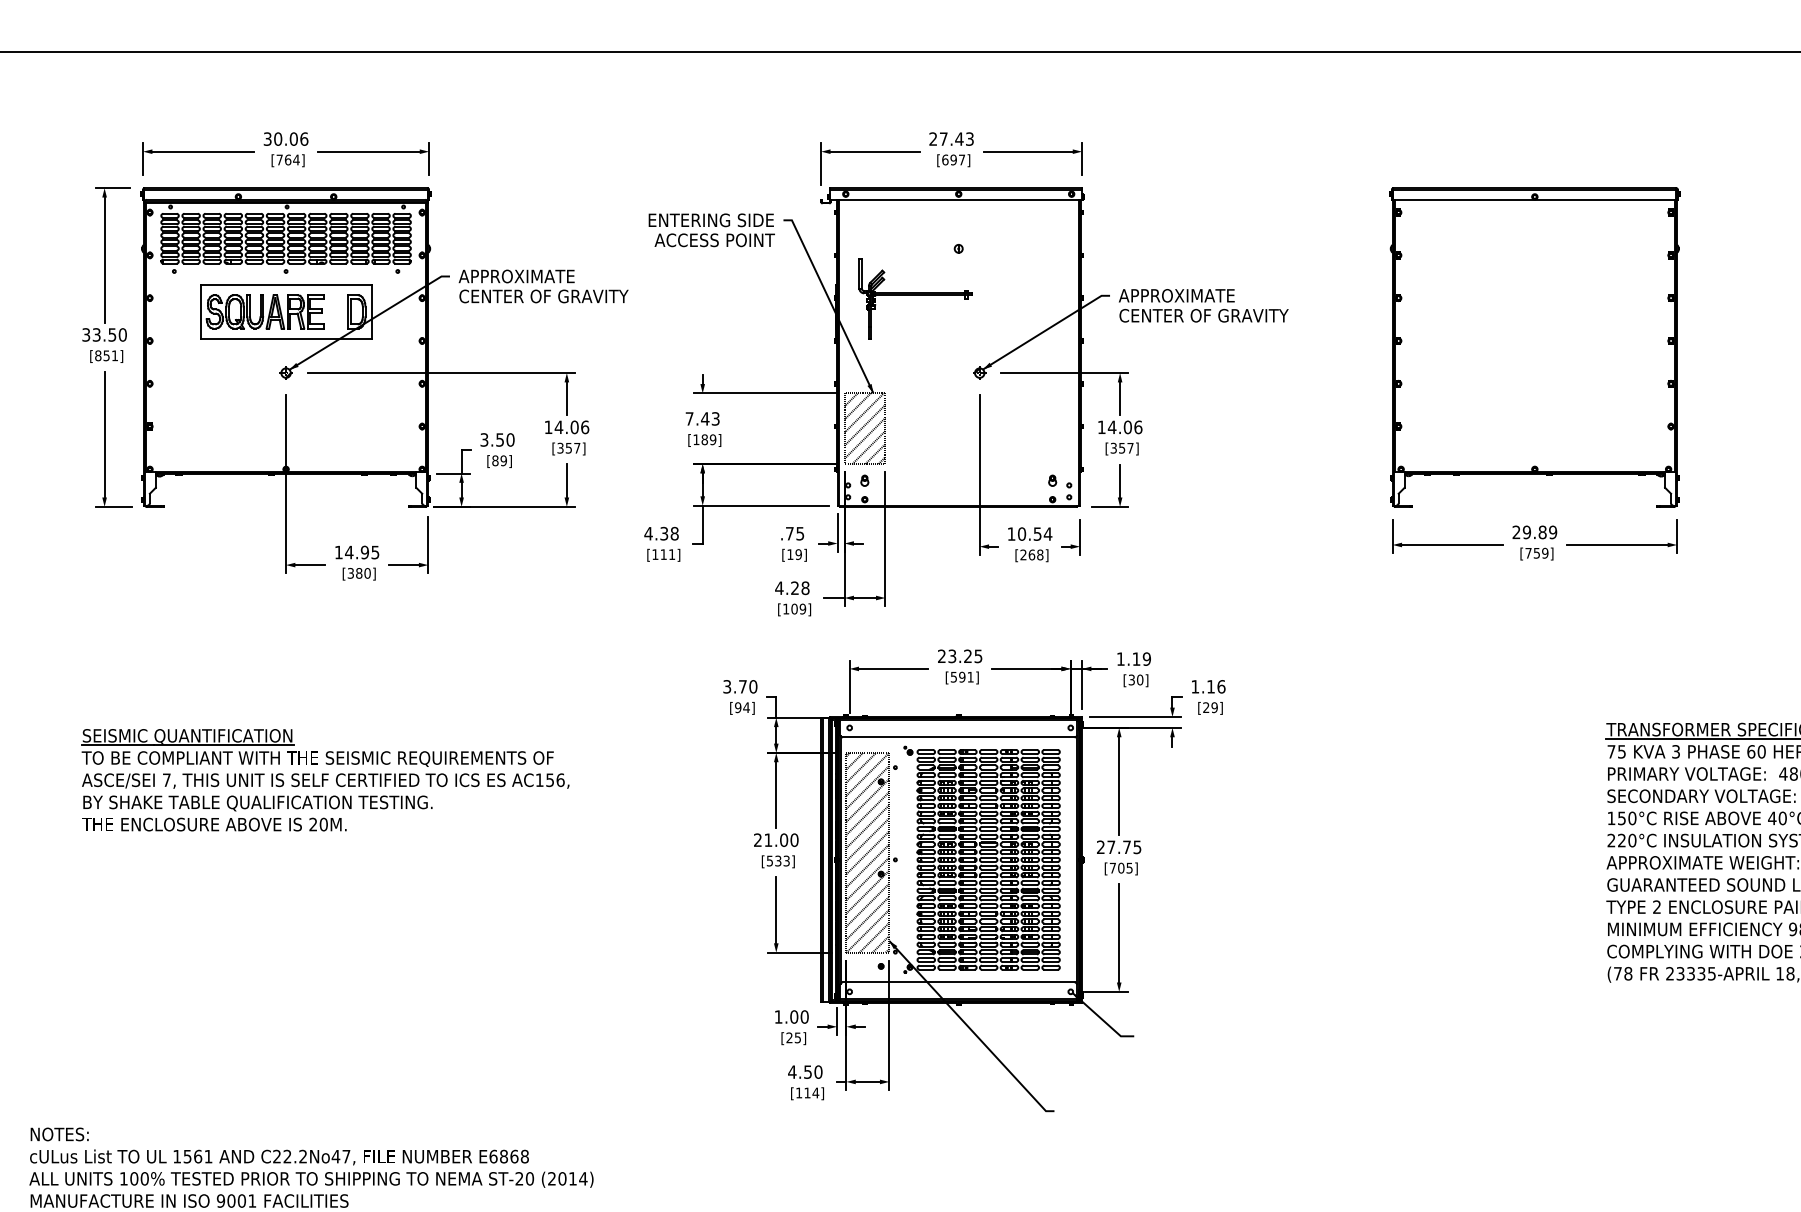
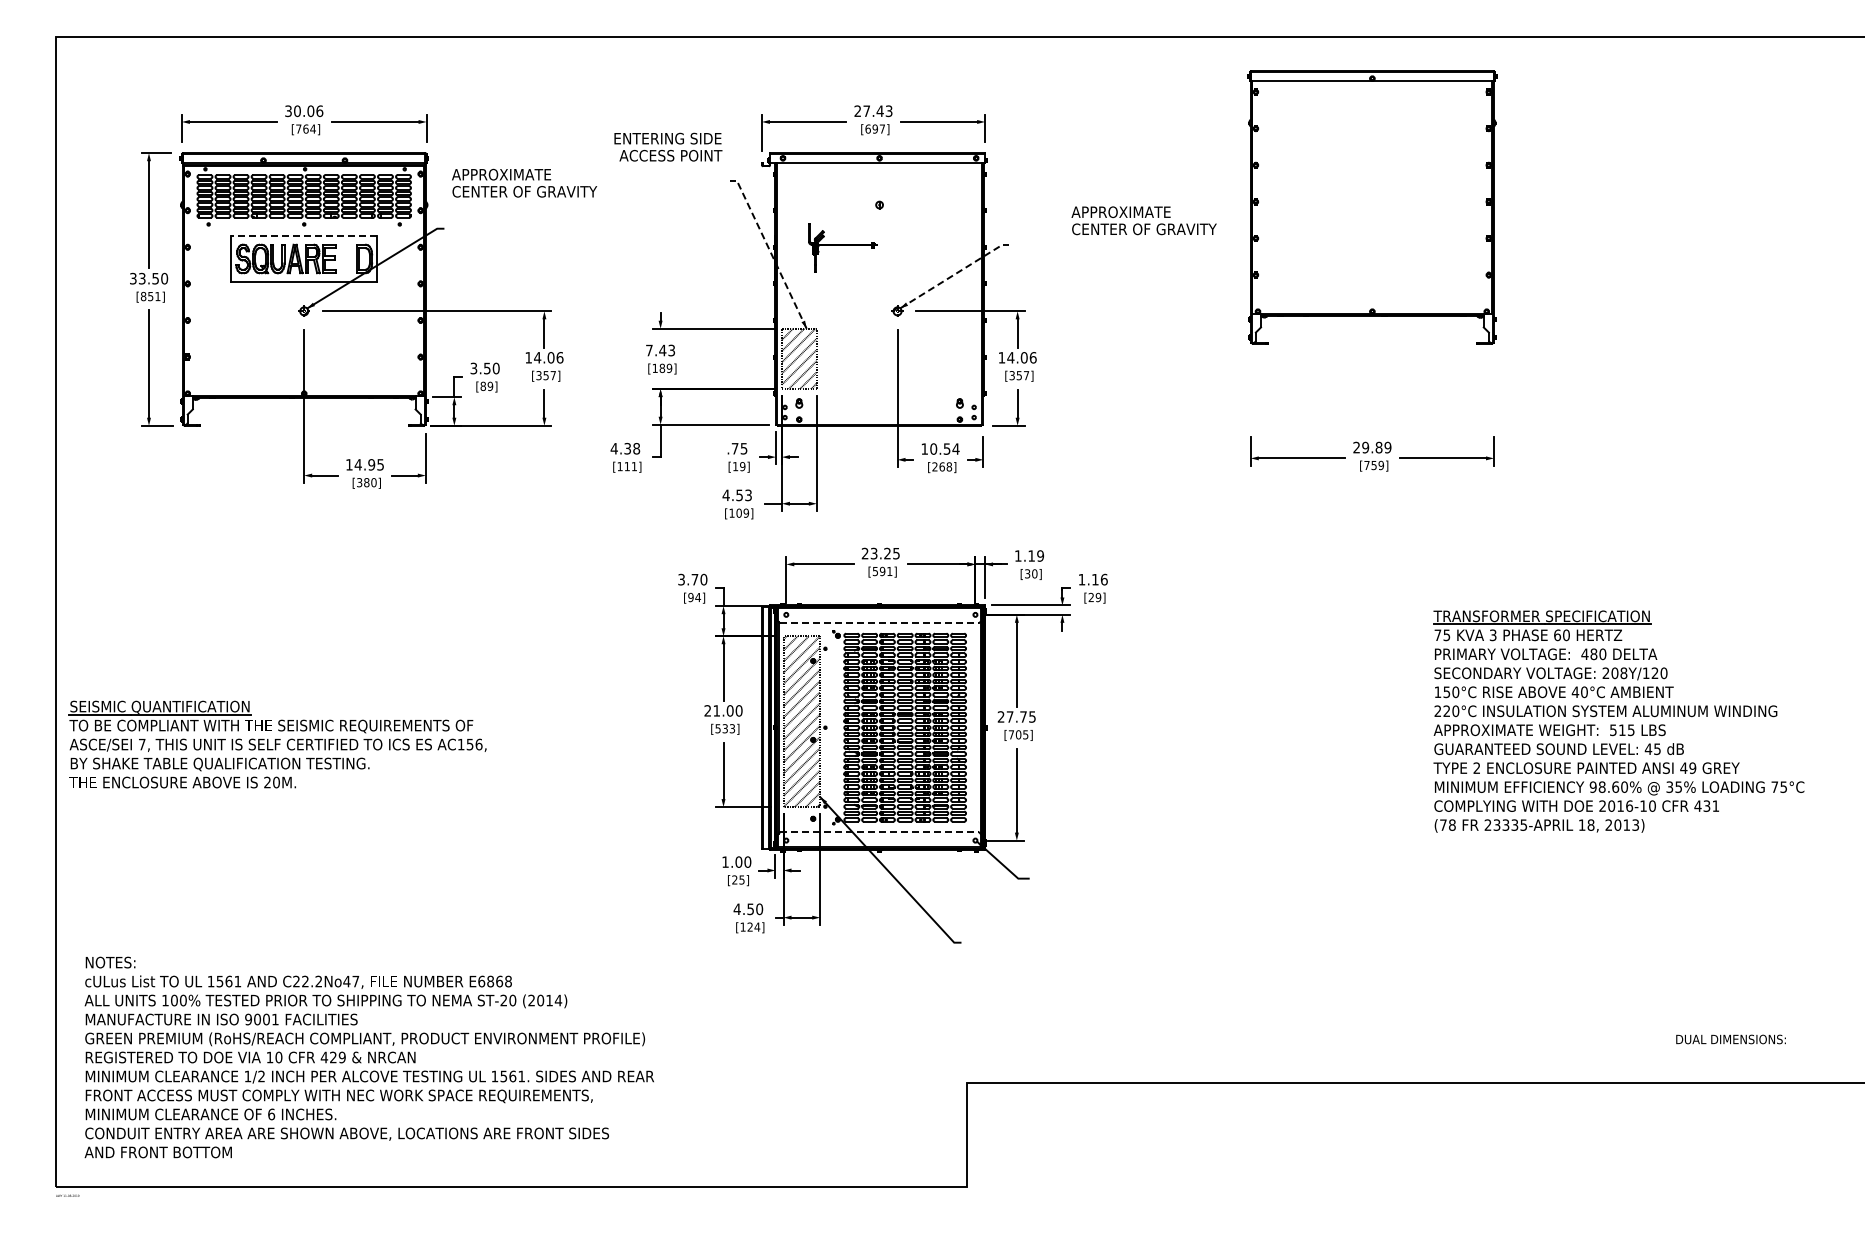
text: (711, 229) -> (668, 146), moved
line: (285, 284) -> (303, 235), solid -> dashed
text: (543, 285) -> (524, 182), moved
part: (915, 299) -> (842, 248), size x0.7
line: (830, 301) -> (769, 250), solid -> dashed
text: (1202, 305) -> (1143, 220), moved
line: (1047, 330) -> (955, 274), solid -> dashed
part: (1534, 347) -> (1372, 207), moved
text: (799, 588) -> (743, 495), 4.28 -> 4.53
line: (959, 738) -> (880, 623), solid -> dashed
part: (324, 780) -> (277, 744), moved
line: (959, 982) -> (880, 832), solid -> dashed
text: (806, 1092) -> (749, 926), [114] -> [124]

